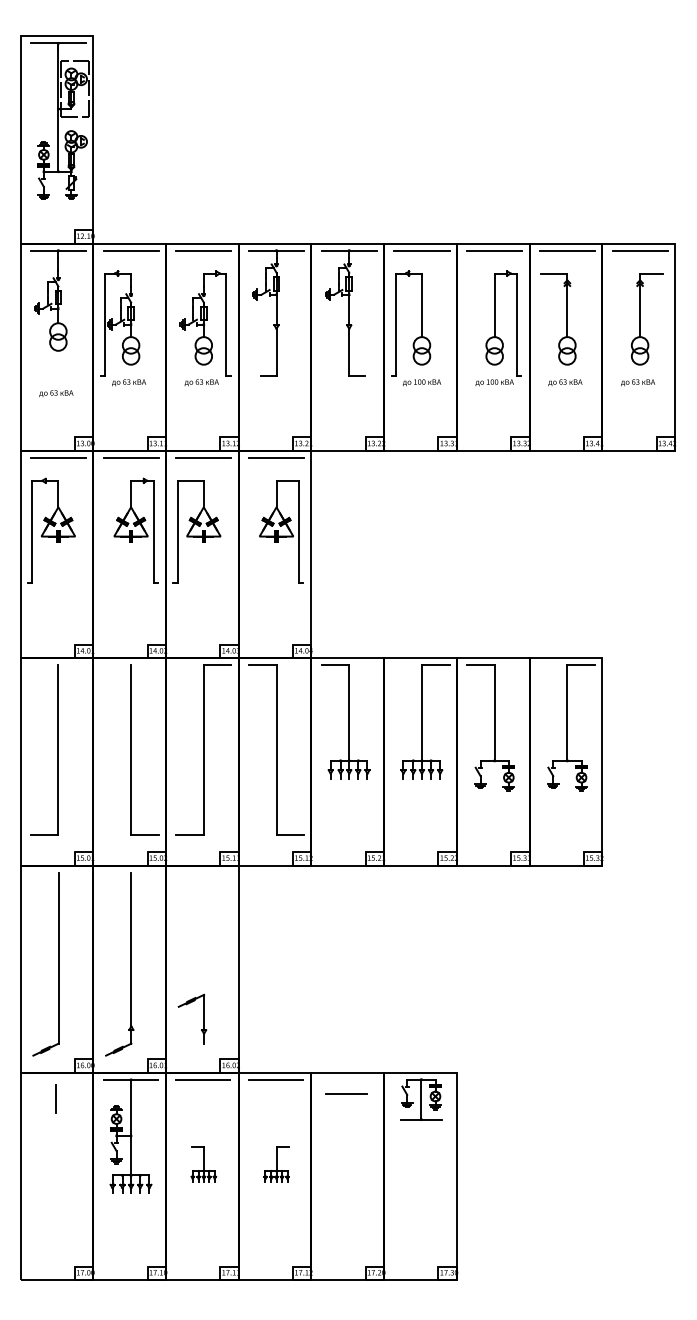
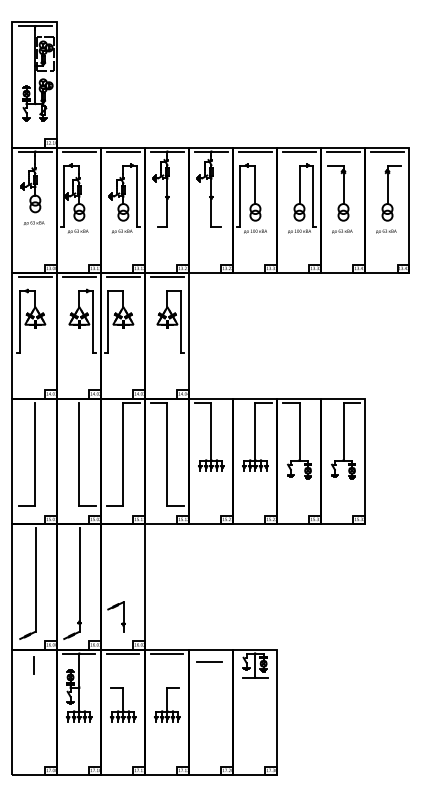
text: (55, 392) -> (33, 222), moved
part: (203, 1163) -> (123, 704), size x1.67
part: (276, 1163) -> (167, 704), size x1.67

